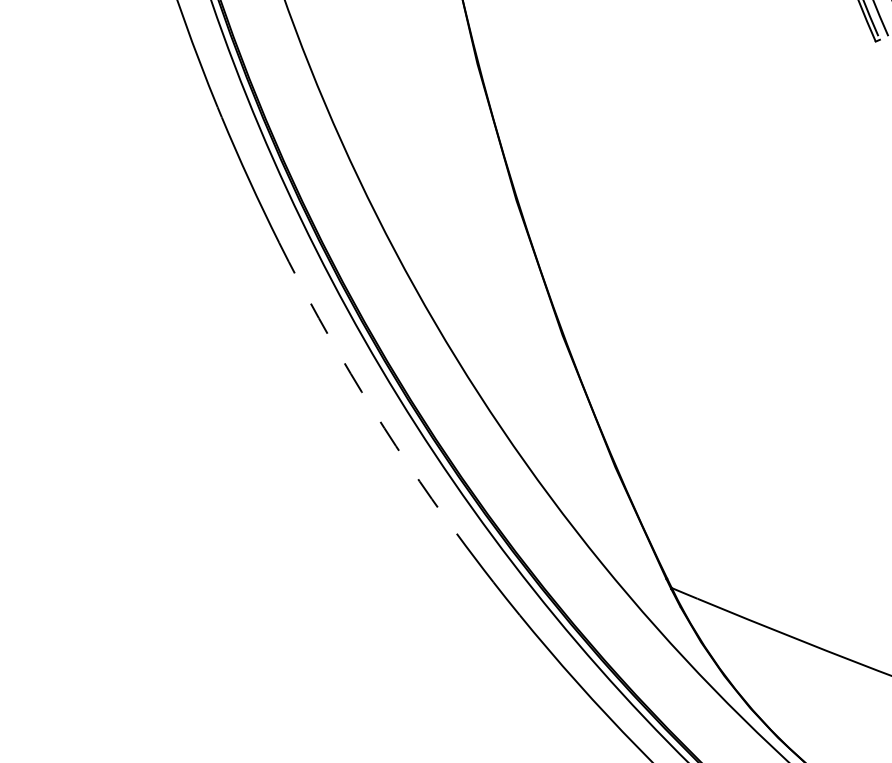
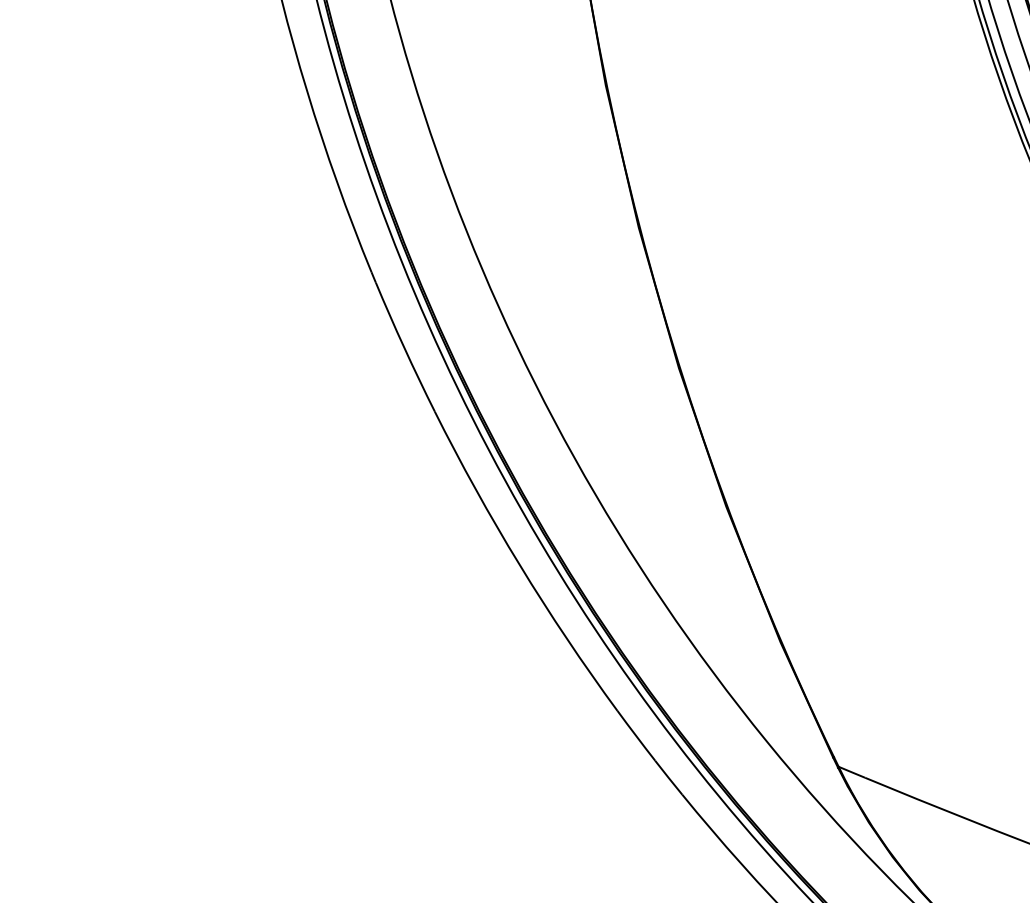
arc: (361, 392) -> (519, 565), dashed -> solid

